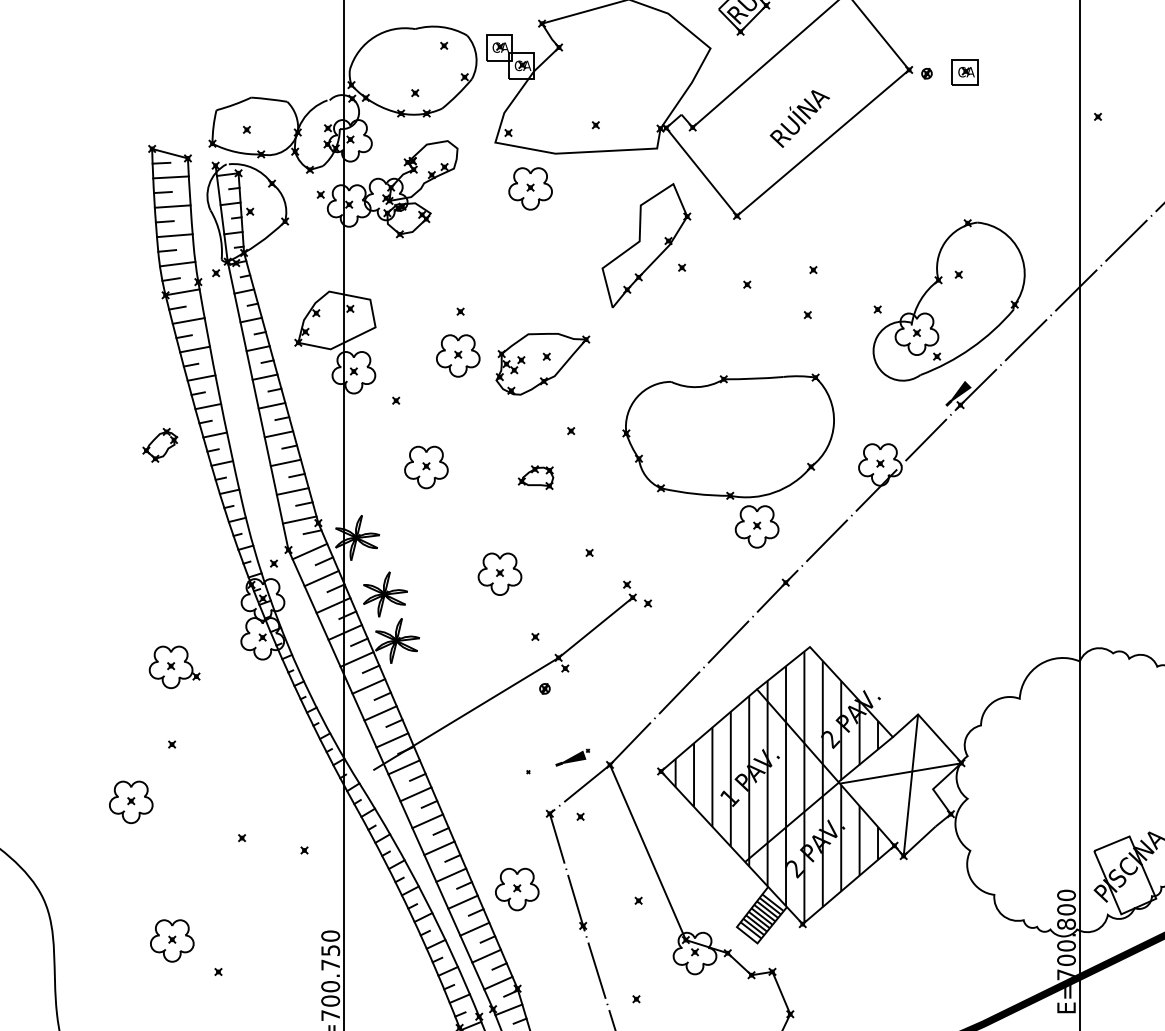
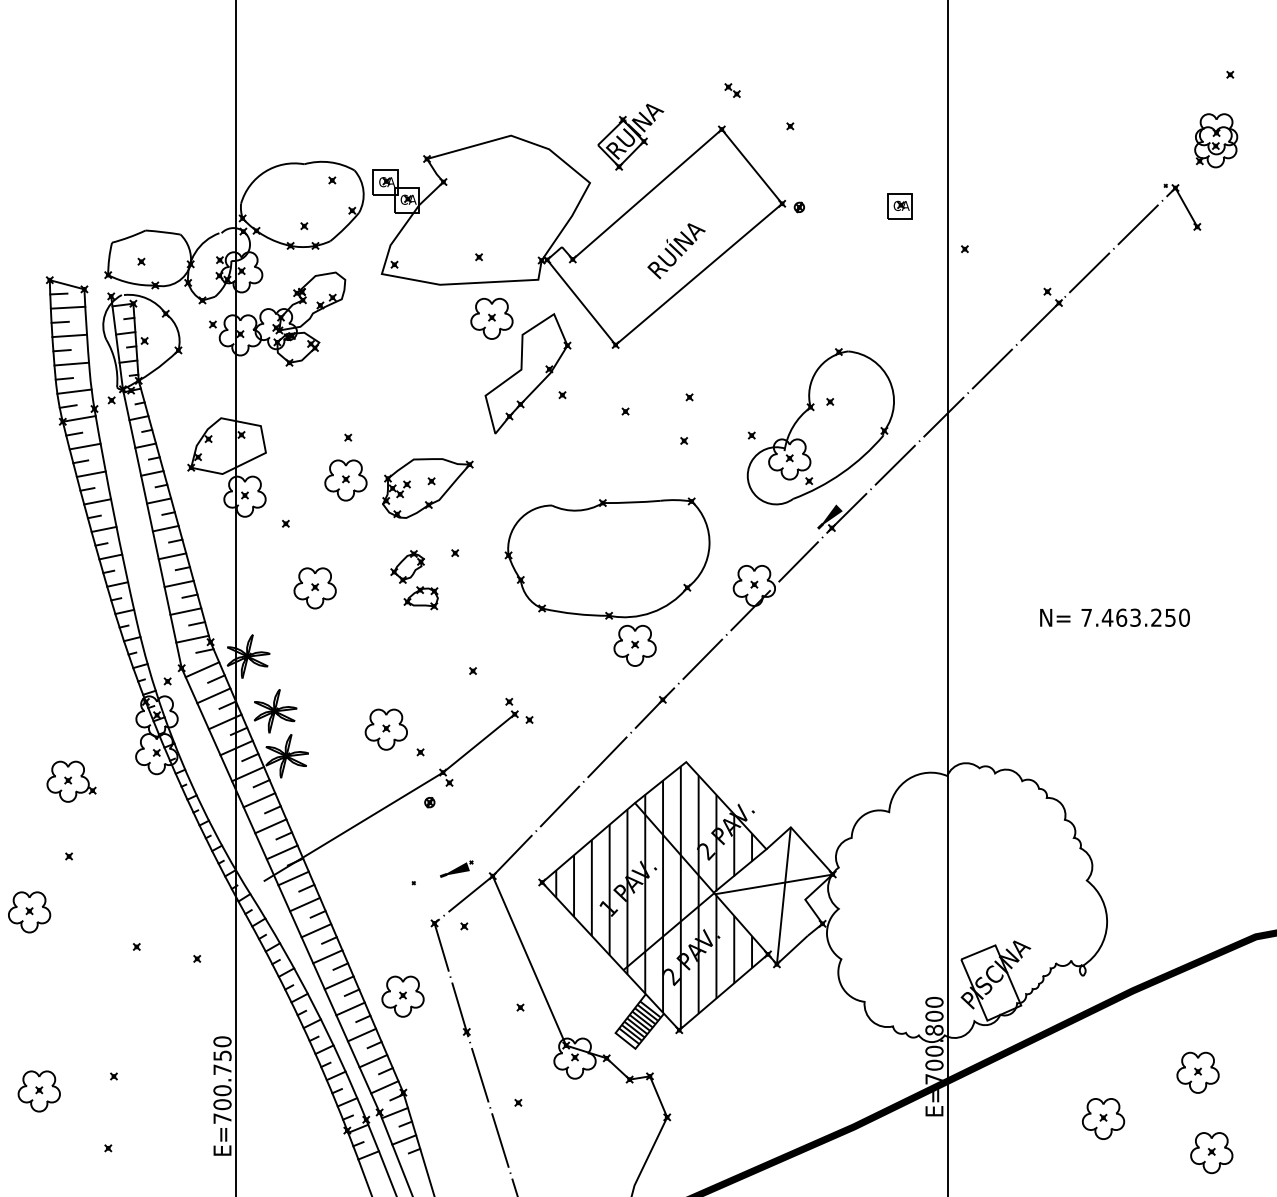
part: (964, 72) -> (899, 206), moved
part: (530, 188) -> (491, 318), moved
part: (160, 444) -> (407, 566), moved
part: (499, 574) -> (385, 729), moved
part: (171, 941) -> (38, 1091), moved

